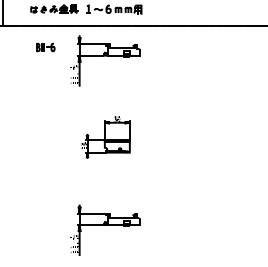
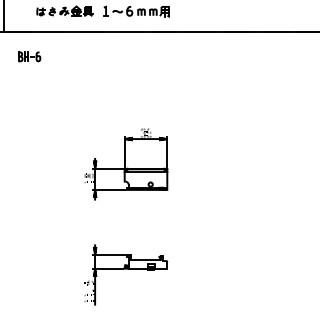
part: (45, 47) -> (29, 56), moved
part: (105, 60) -> (126, 72), removed
part: (105, 137) -> (126, 164), size x1.43

